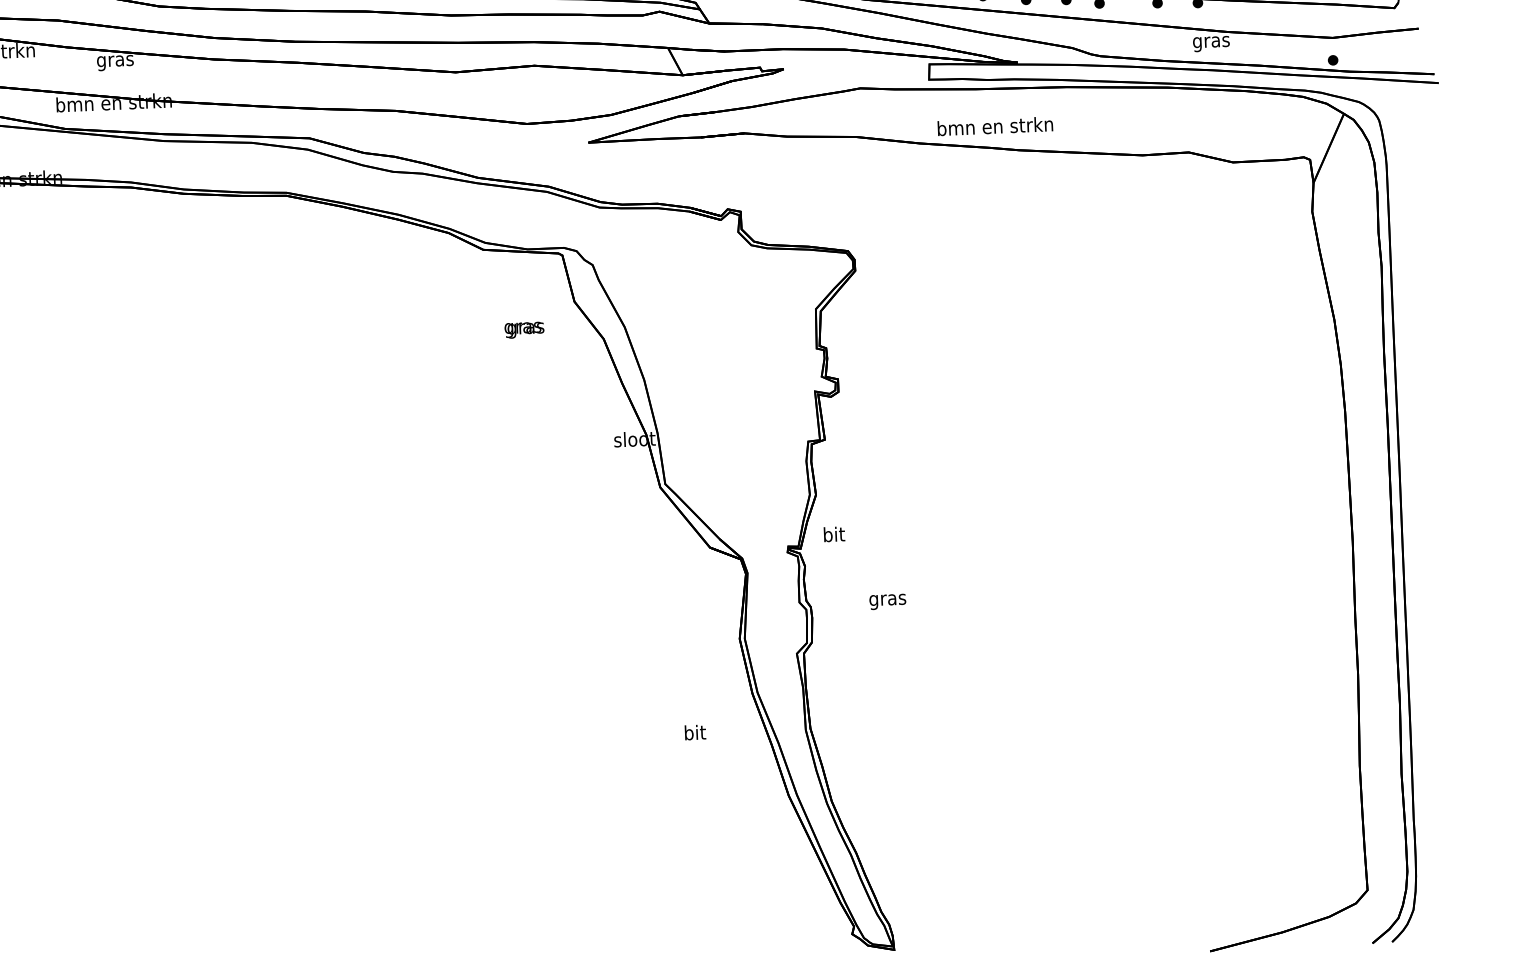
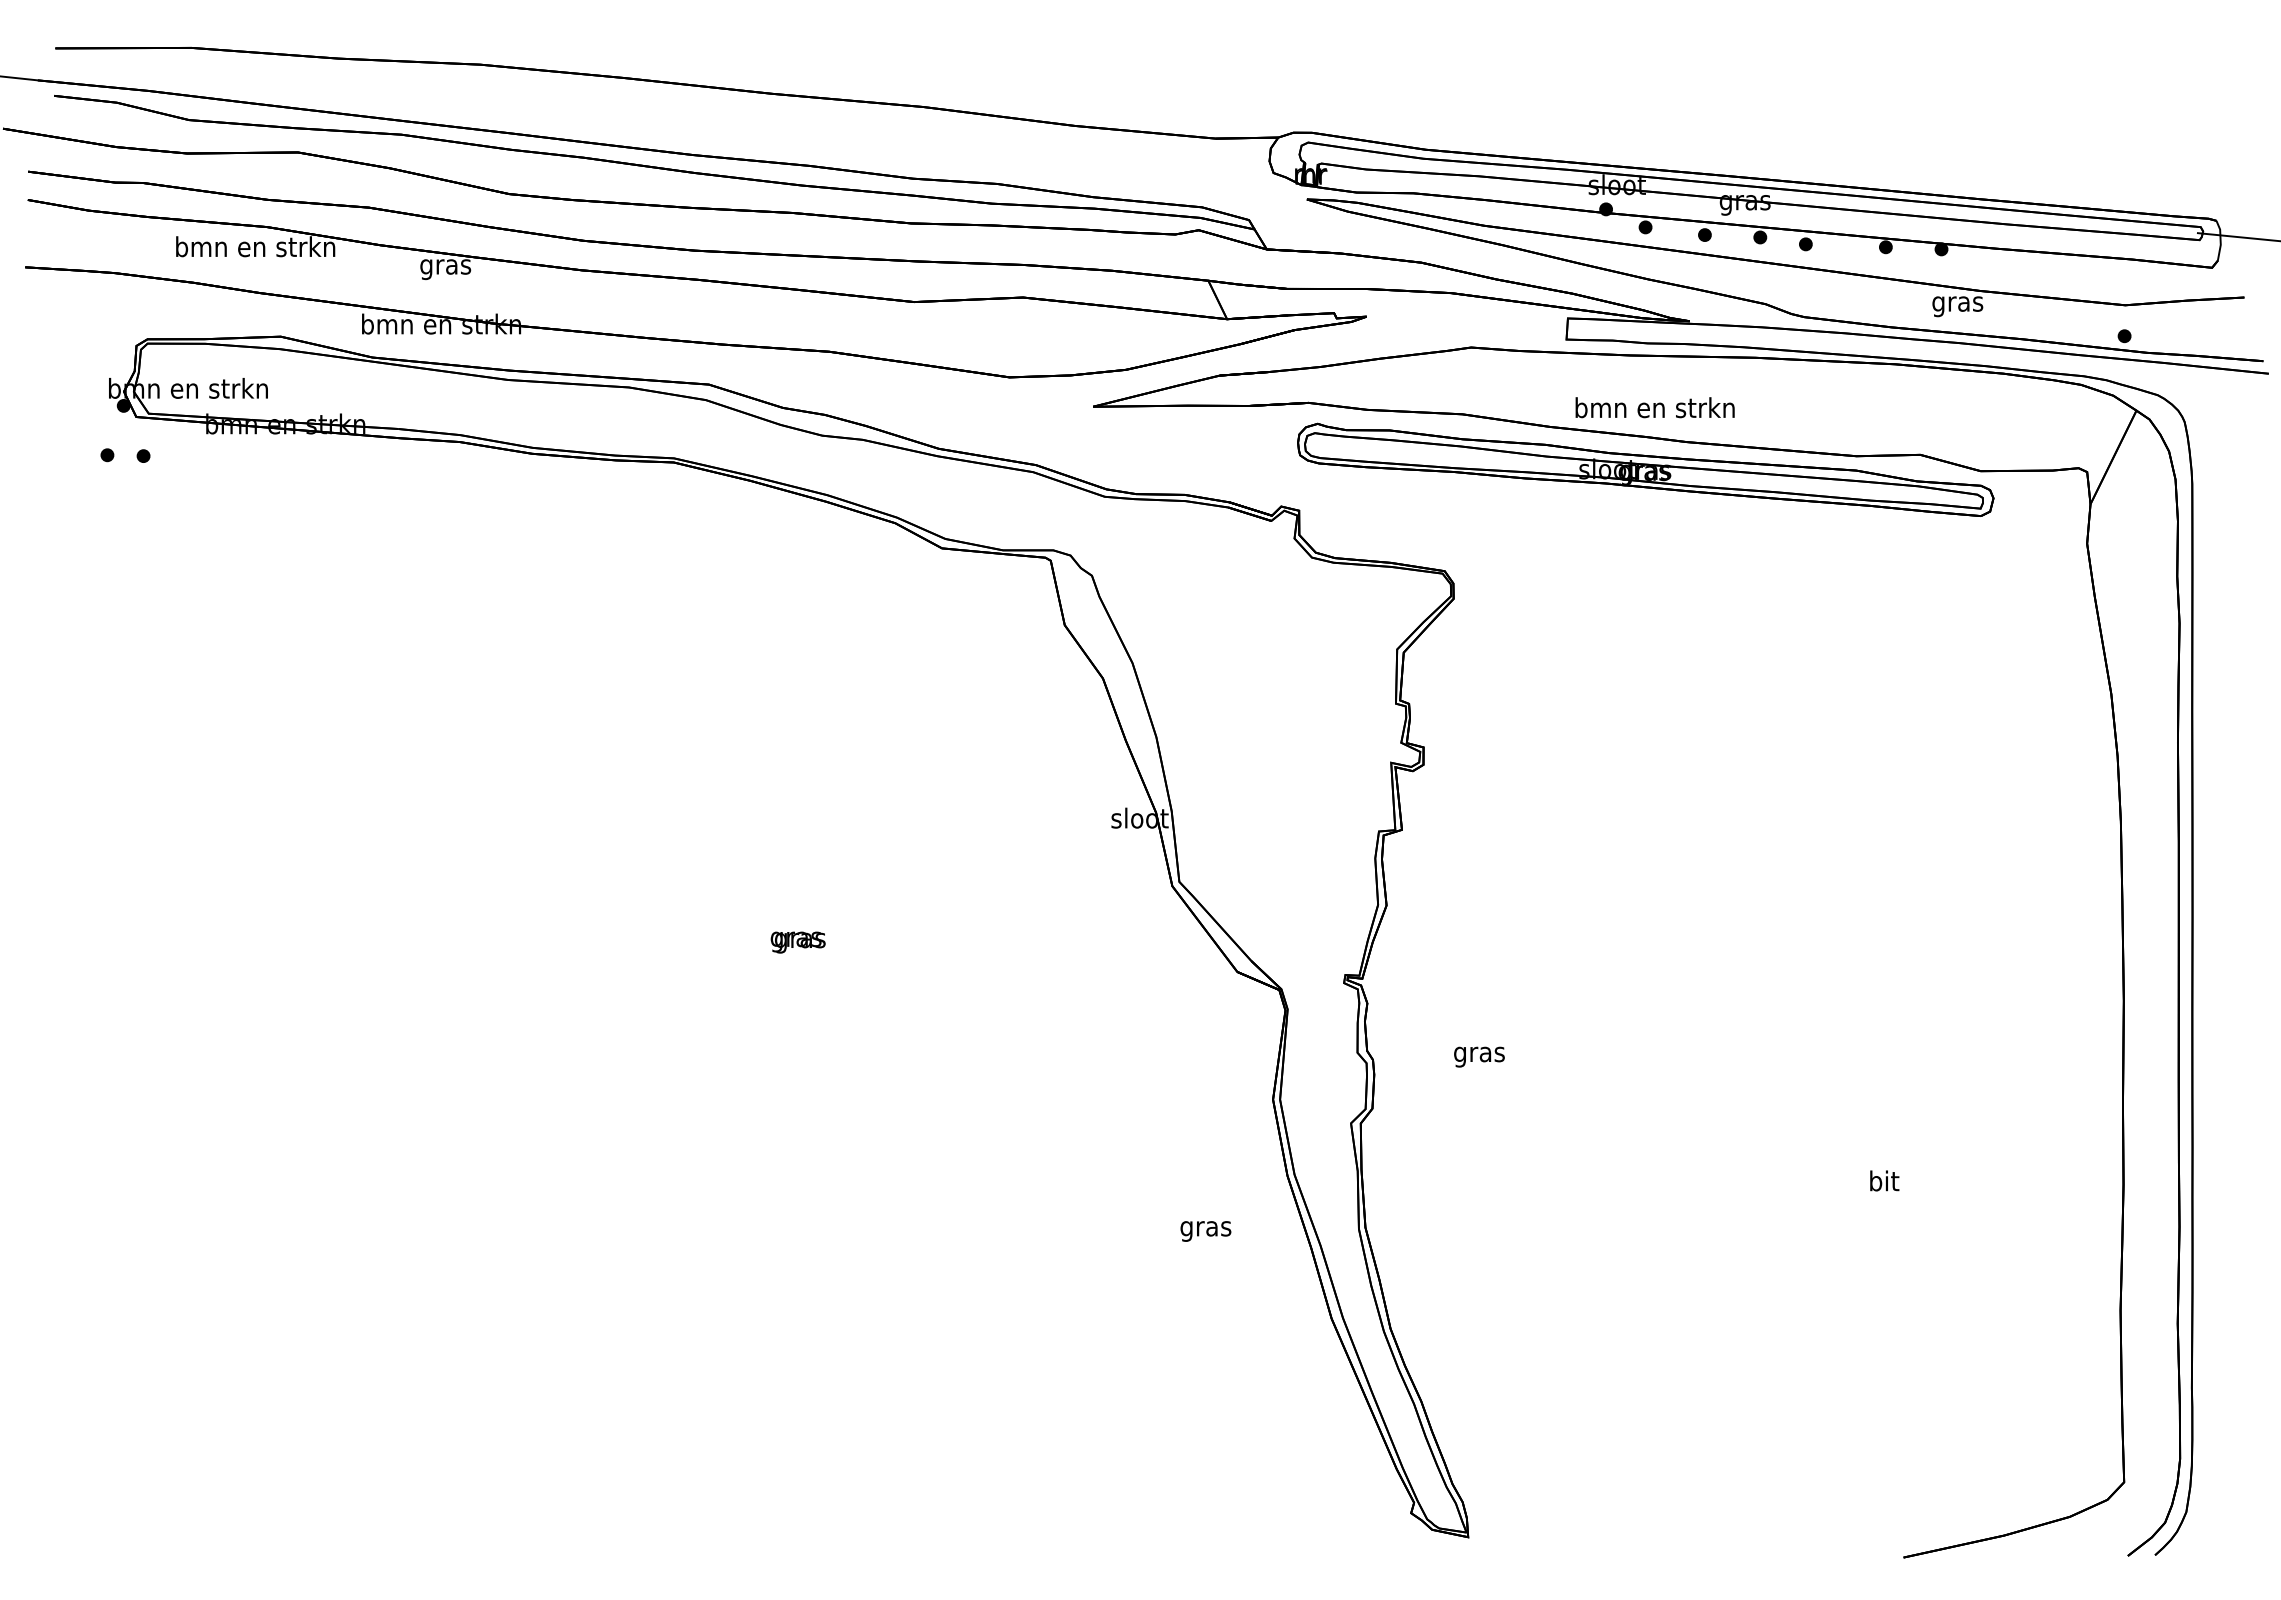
part: (990, 171) -> (1645, 469), added
text: (524, 330) -> (797, 942), moved
text: (834, 534) -> (1884, 1180), moved
text: (694, 734) -> (1205, 1228), bit -> gras

